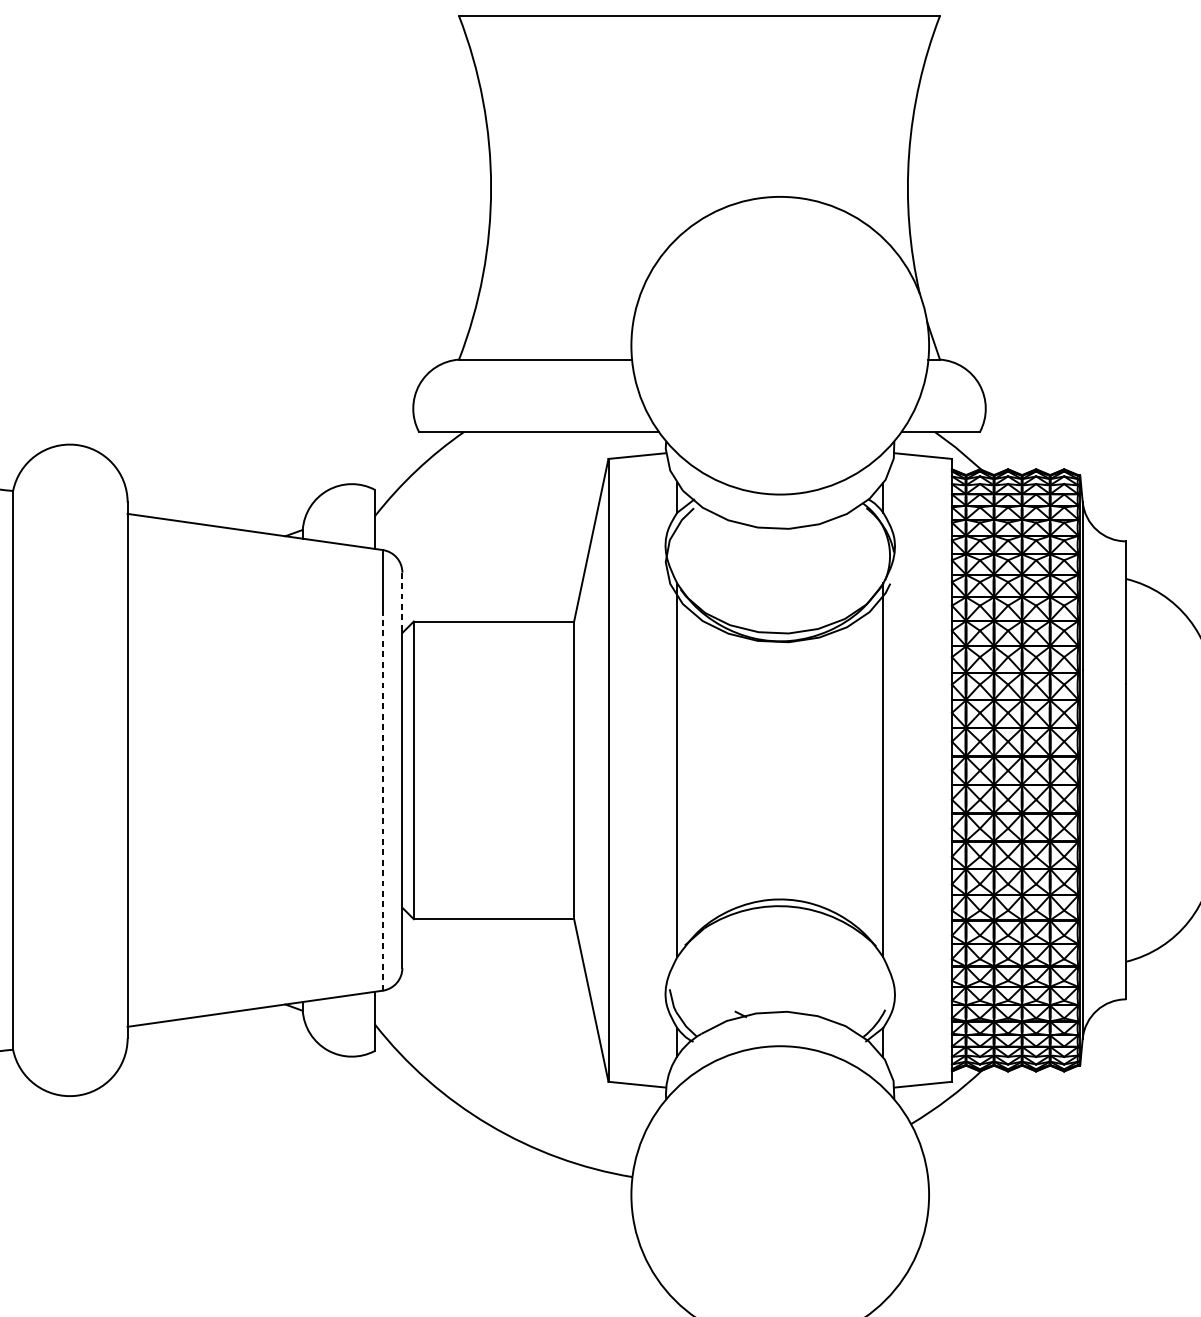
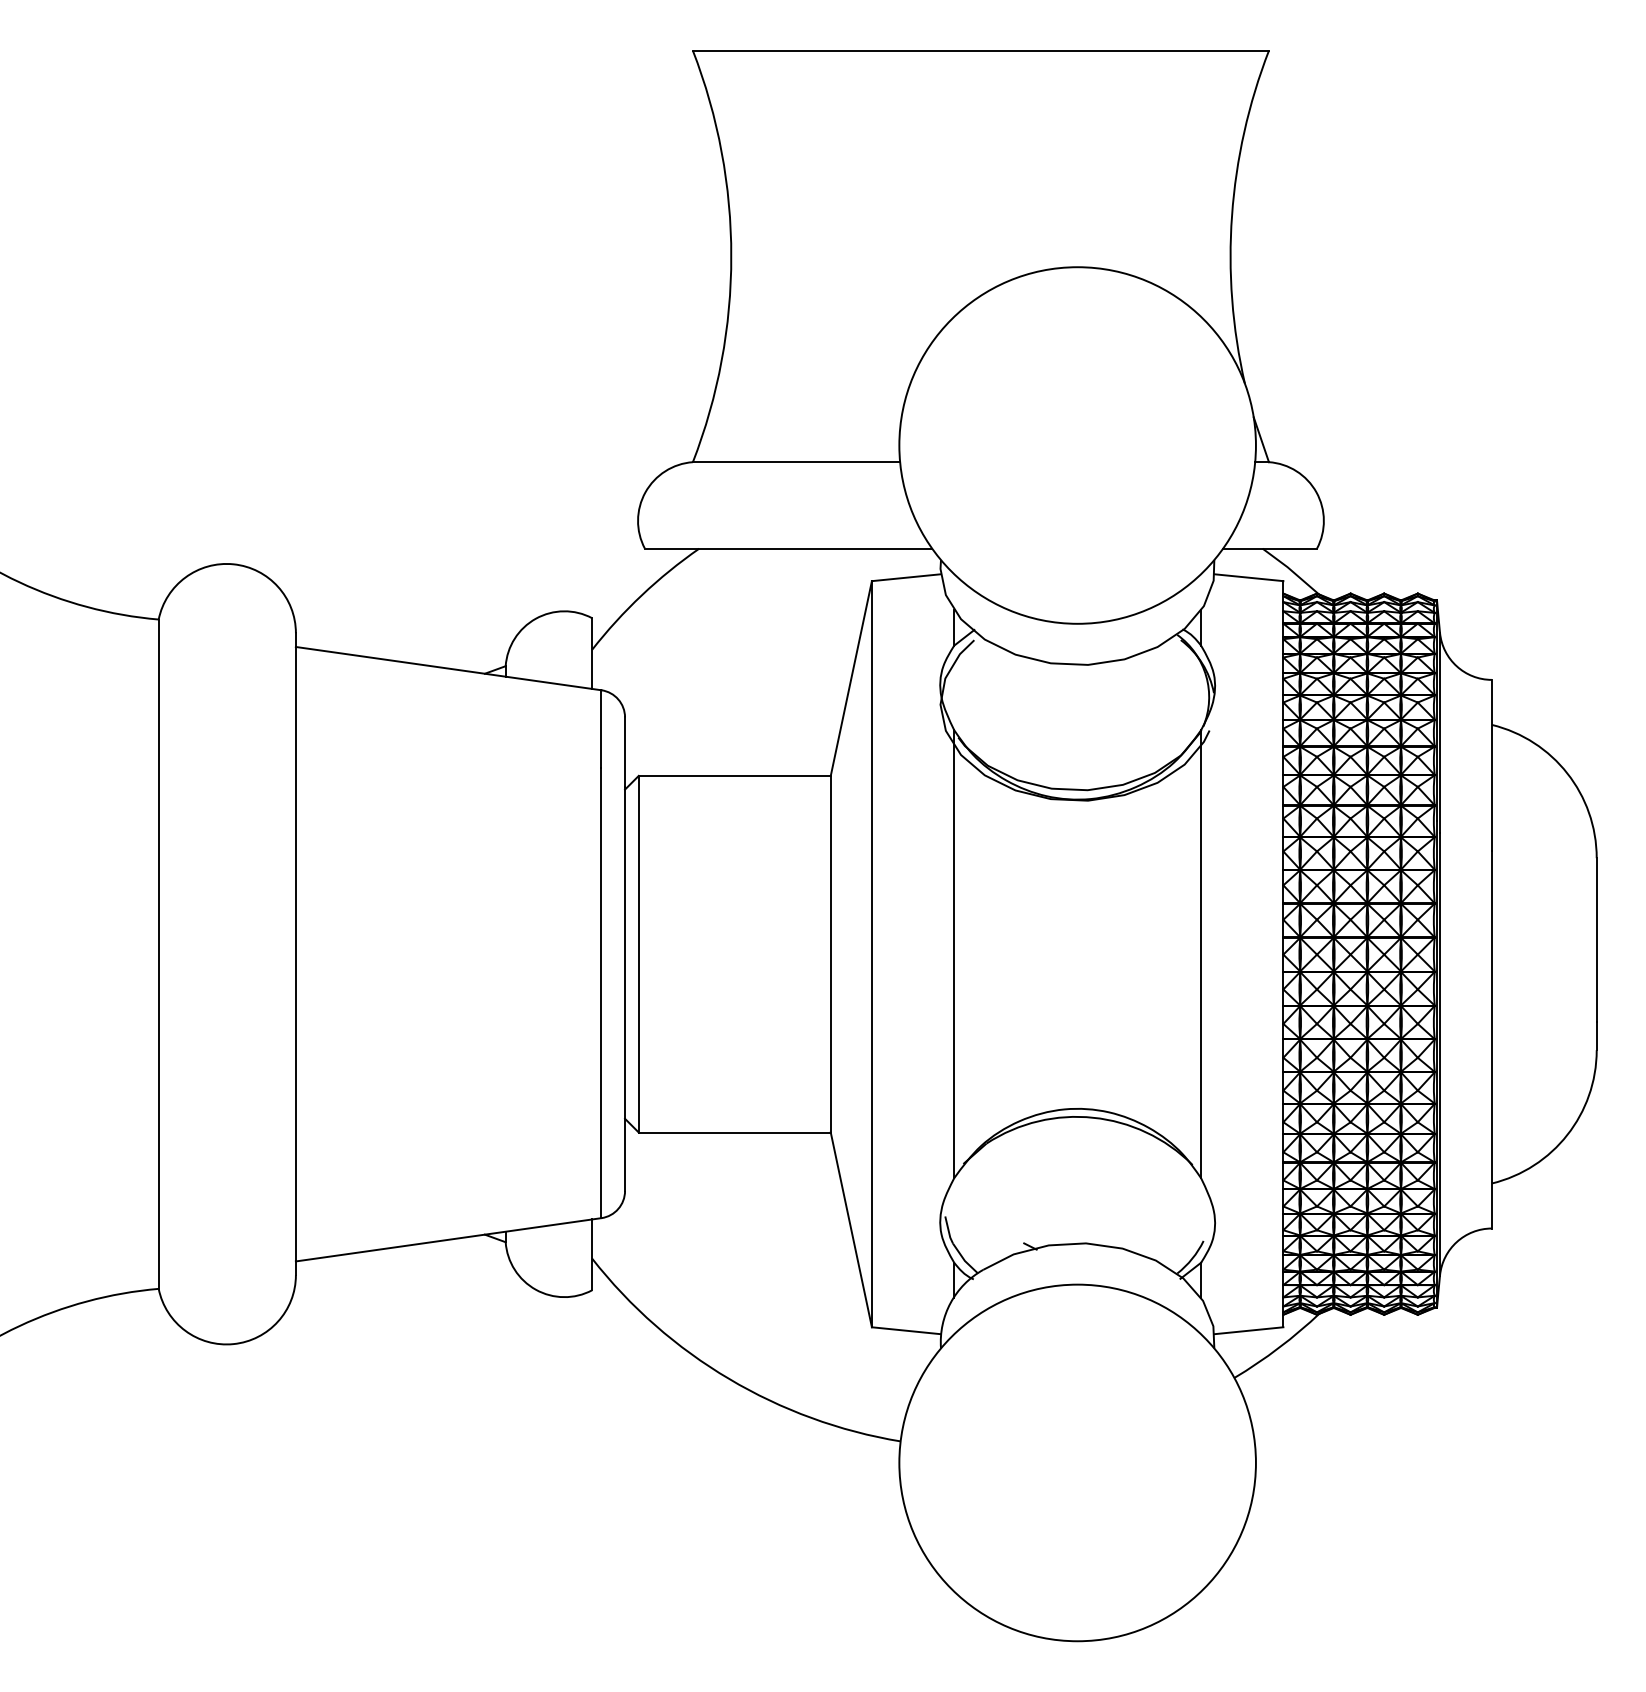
line: (402, 601) -> (625, 752), dashed -> solid
line: (382, 802) -> (601, 992), dashed -> solid

